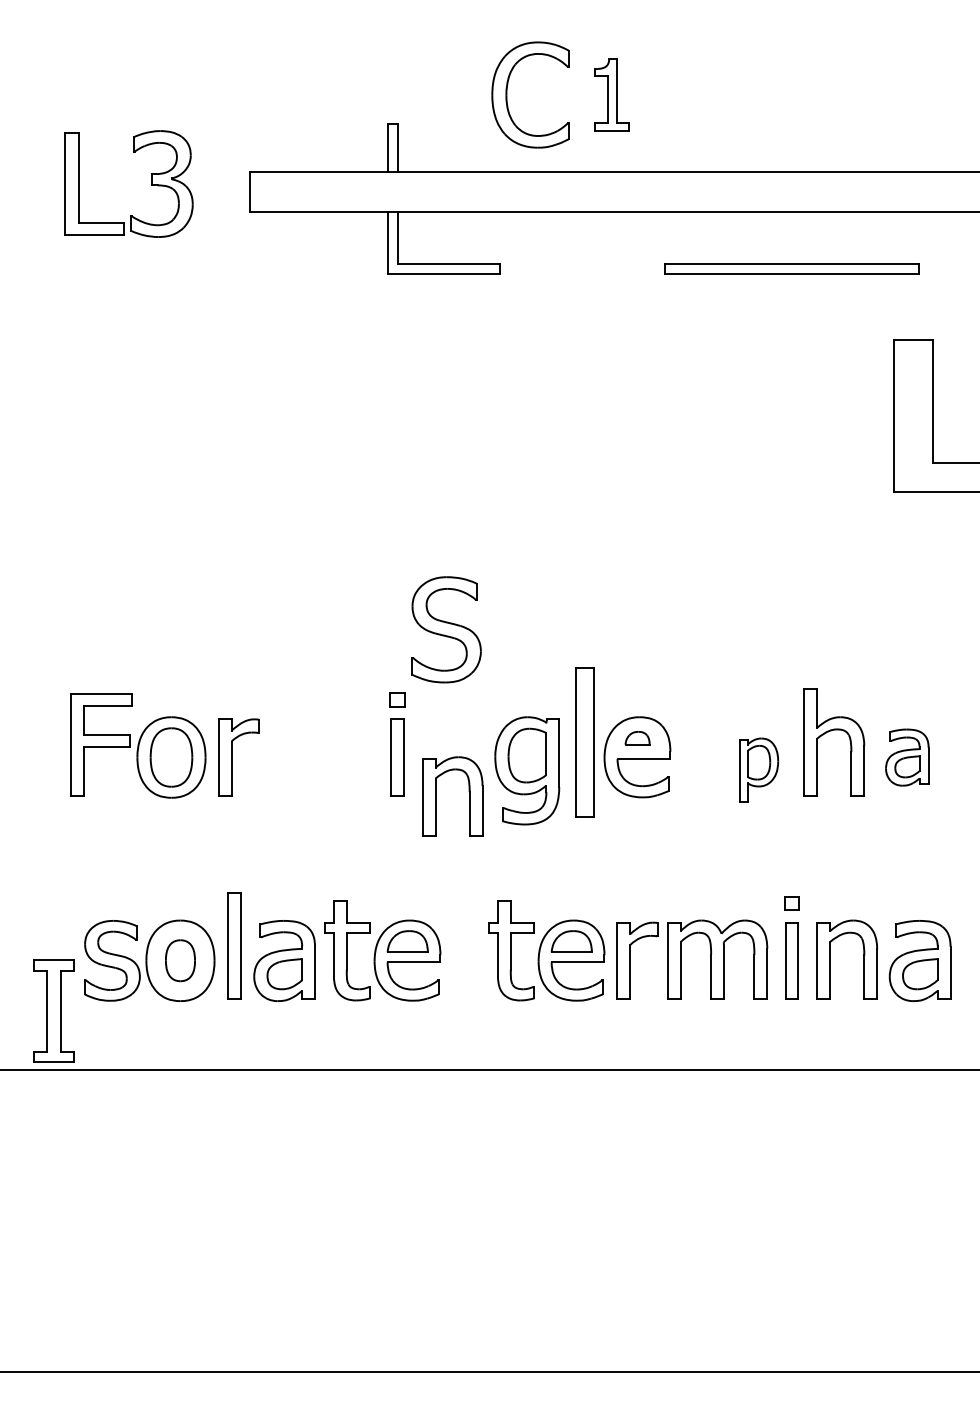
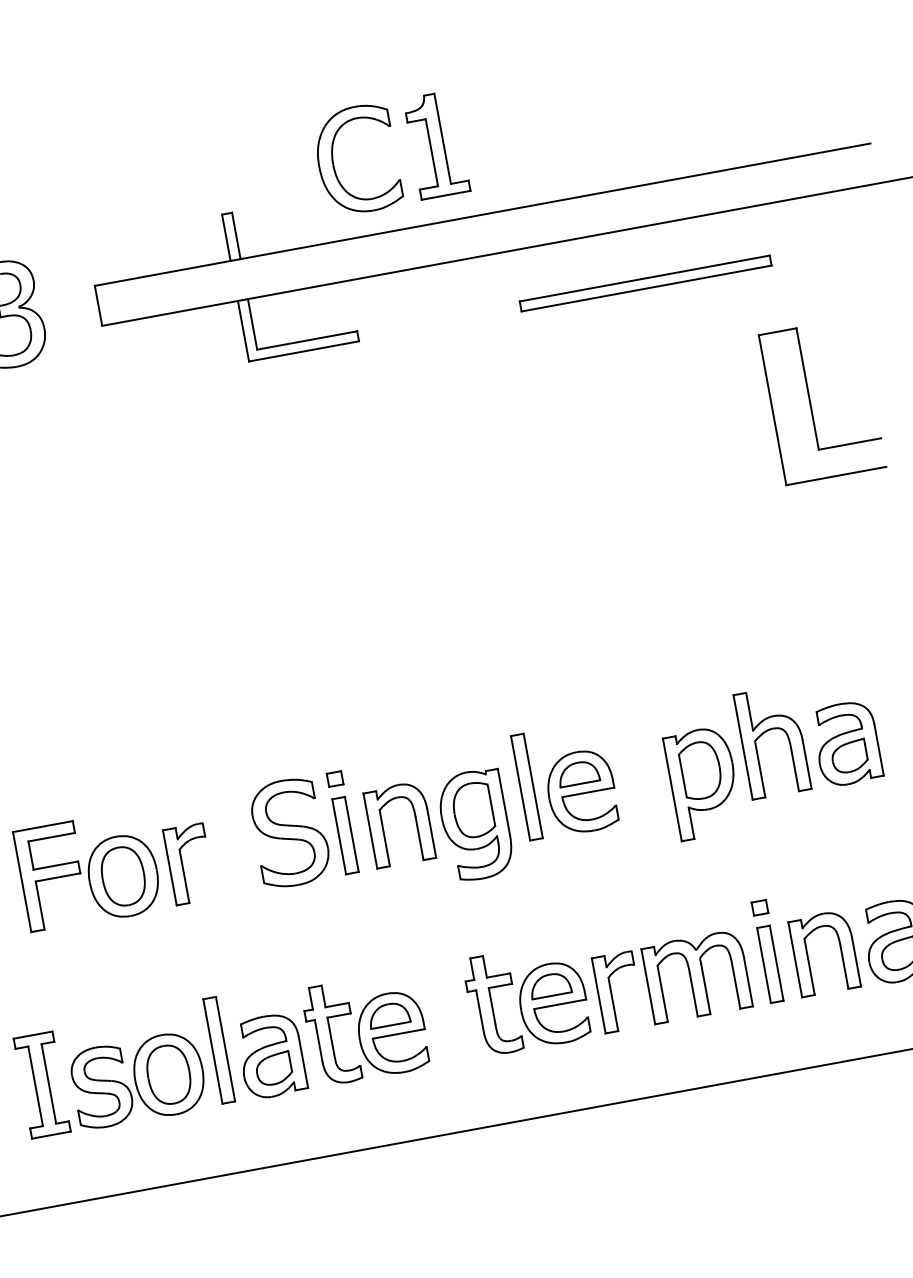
part: (611, 94) -> (436, 144), size x1.43
part: (446, 629) -> (290, 832), moved
part: (637, 737) -> (578, 772), size x1.67
part: (584, 742) -> (526, 787), size x0.71
part: (907, 757) -> (847, 743), size x1.43
part: (758, 770) -> (703, 783), size x1.67
part: (436, 796) -> (383, 827), moved
part: (180, 960) -> (168, 1074), size x1.43
part: (53, 1010) -> (41, 1084), moved

